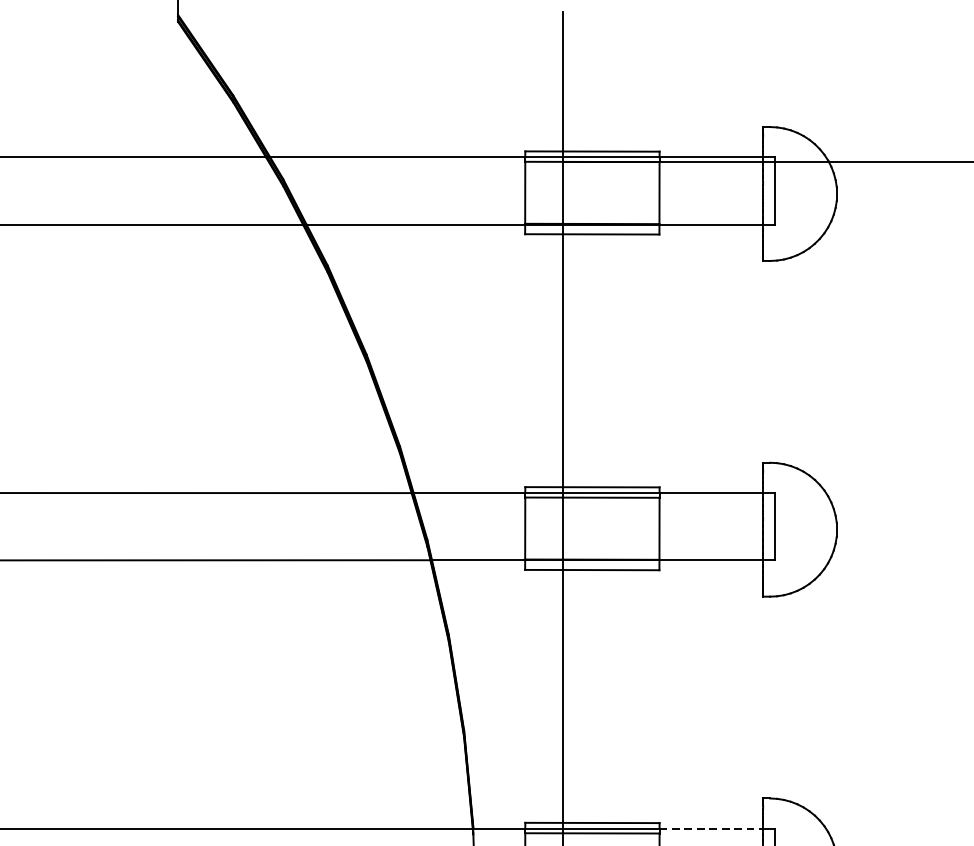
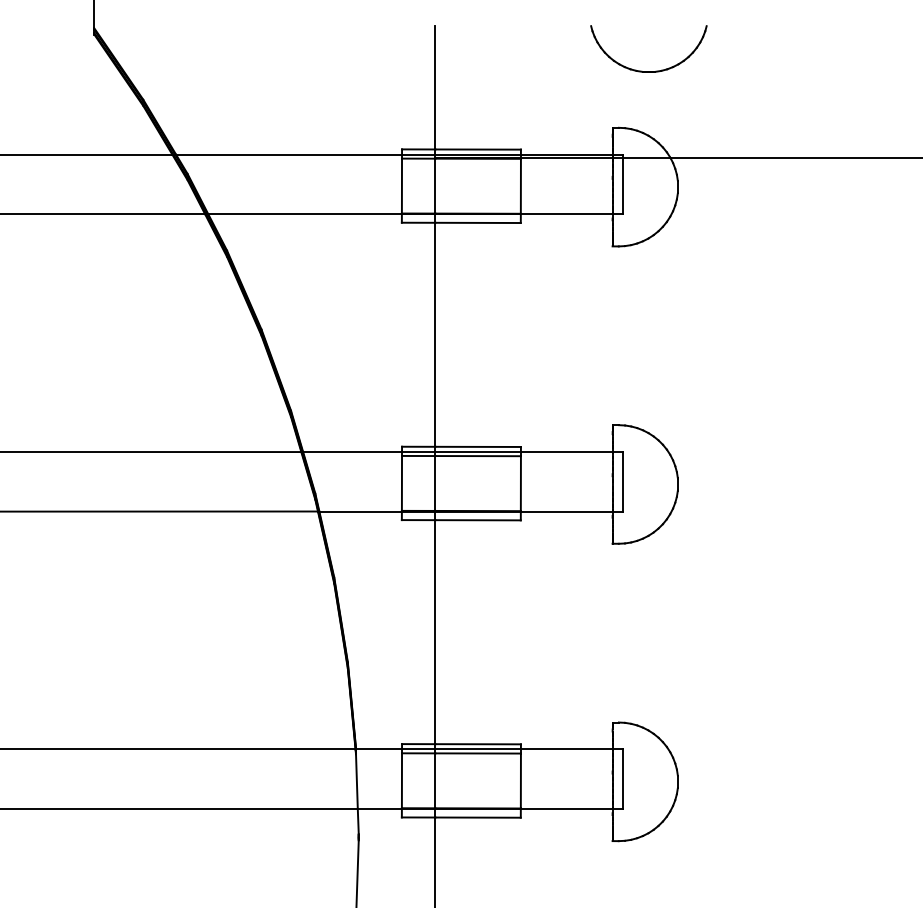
part: (803, 63) -> (648, 71), added
line: (711, 828) -> (566, 749), dashed -> solid

